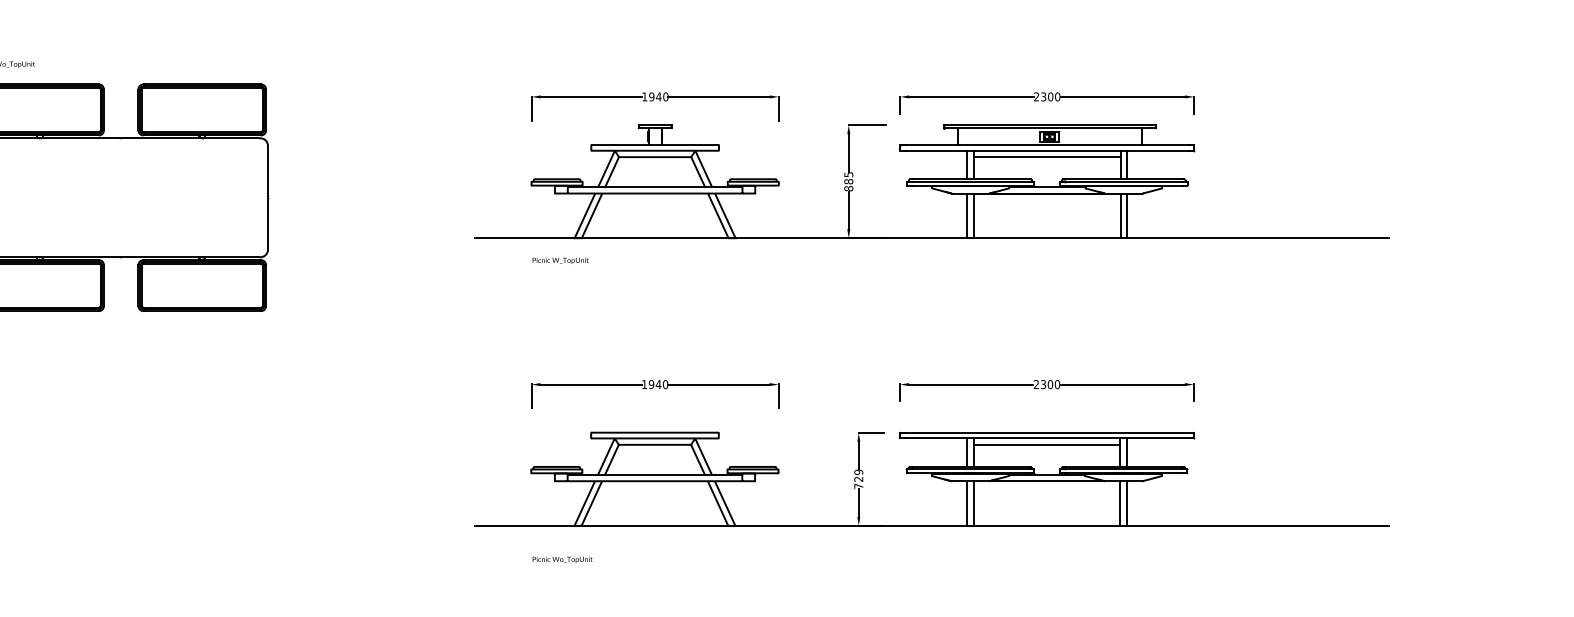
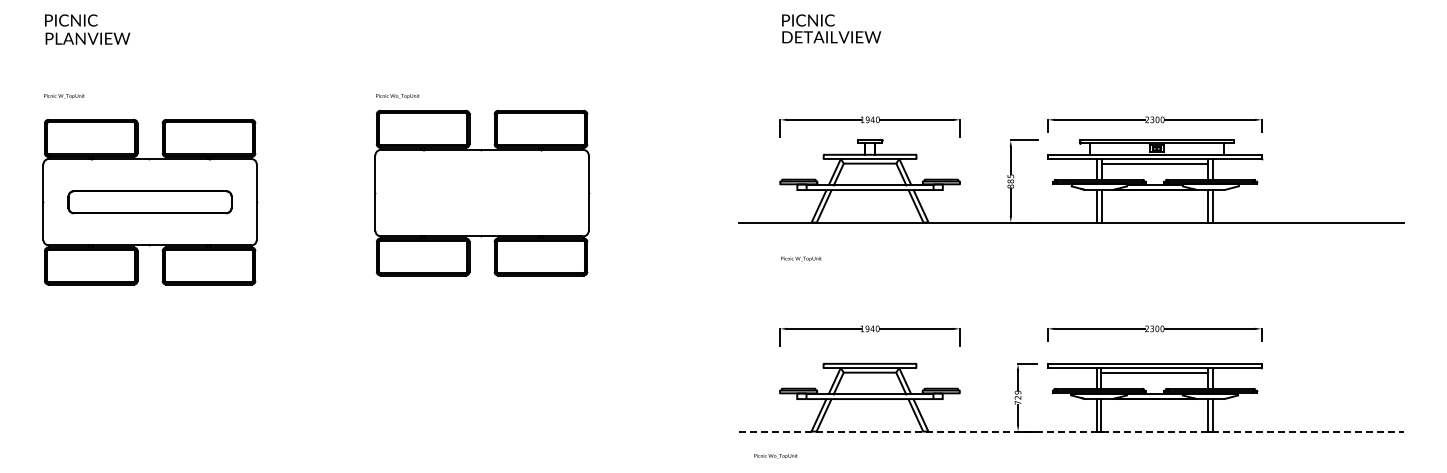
text: (560, 260) -> (801, 258), moved
line: (932, 525) -> (1071, 431), solid -> dashed
text: (562, 560) -> (775, 456), moved

